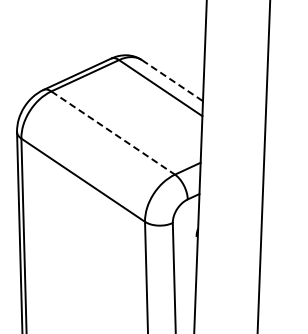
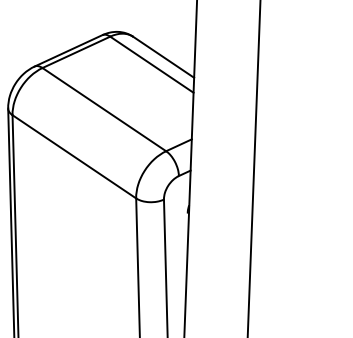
line: (172, 80) -> (163, 57), dashed -> solid
line: (113, 132) -> (104, 109), dashed -> solid

